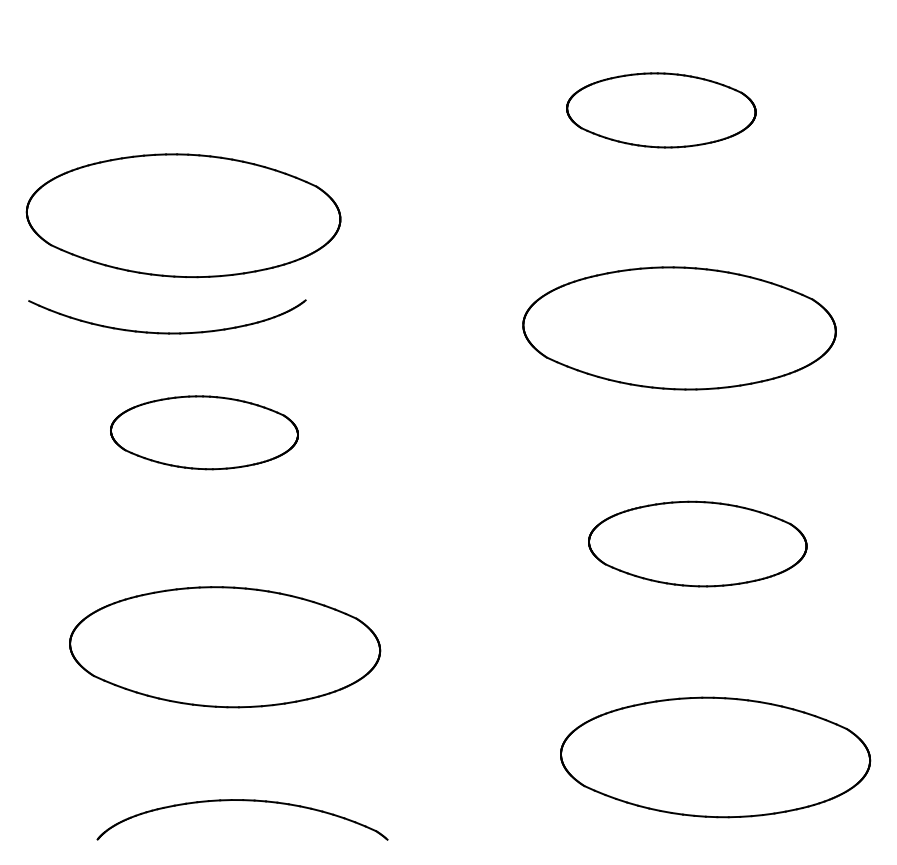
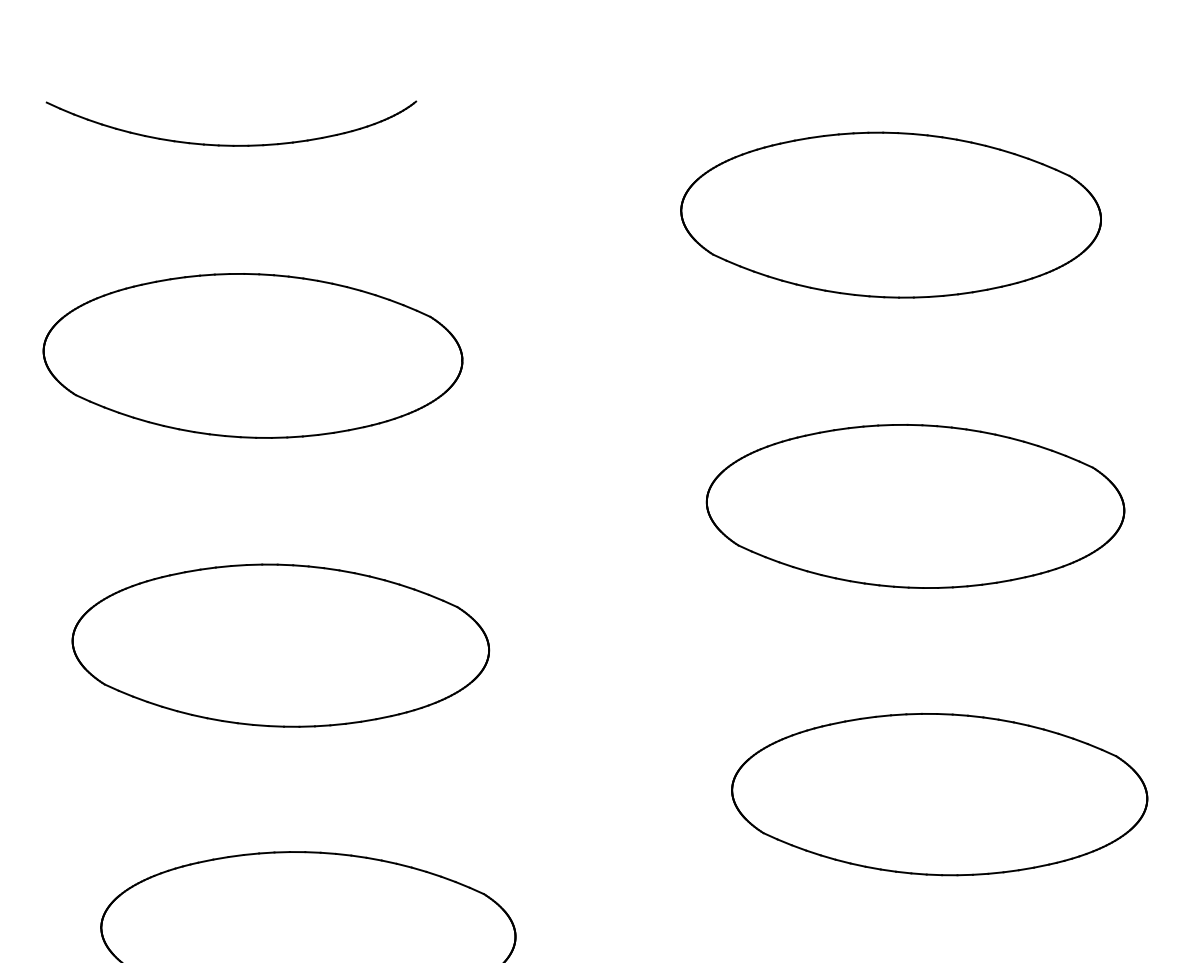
part: (661, 110) -> (891, 215), size x1.67
part: (167, 332) -> (231, 144), moved
part: (204, 432) -> (280, 645), size x1.67
part: (697, 543) -> (939, 793), size x1.43

